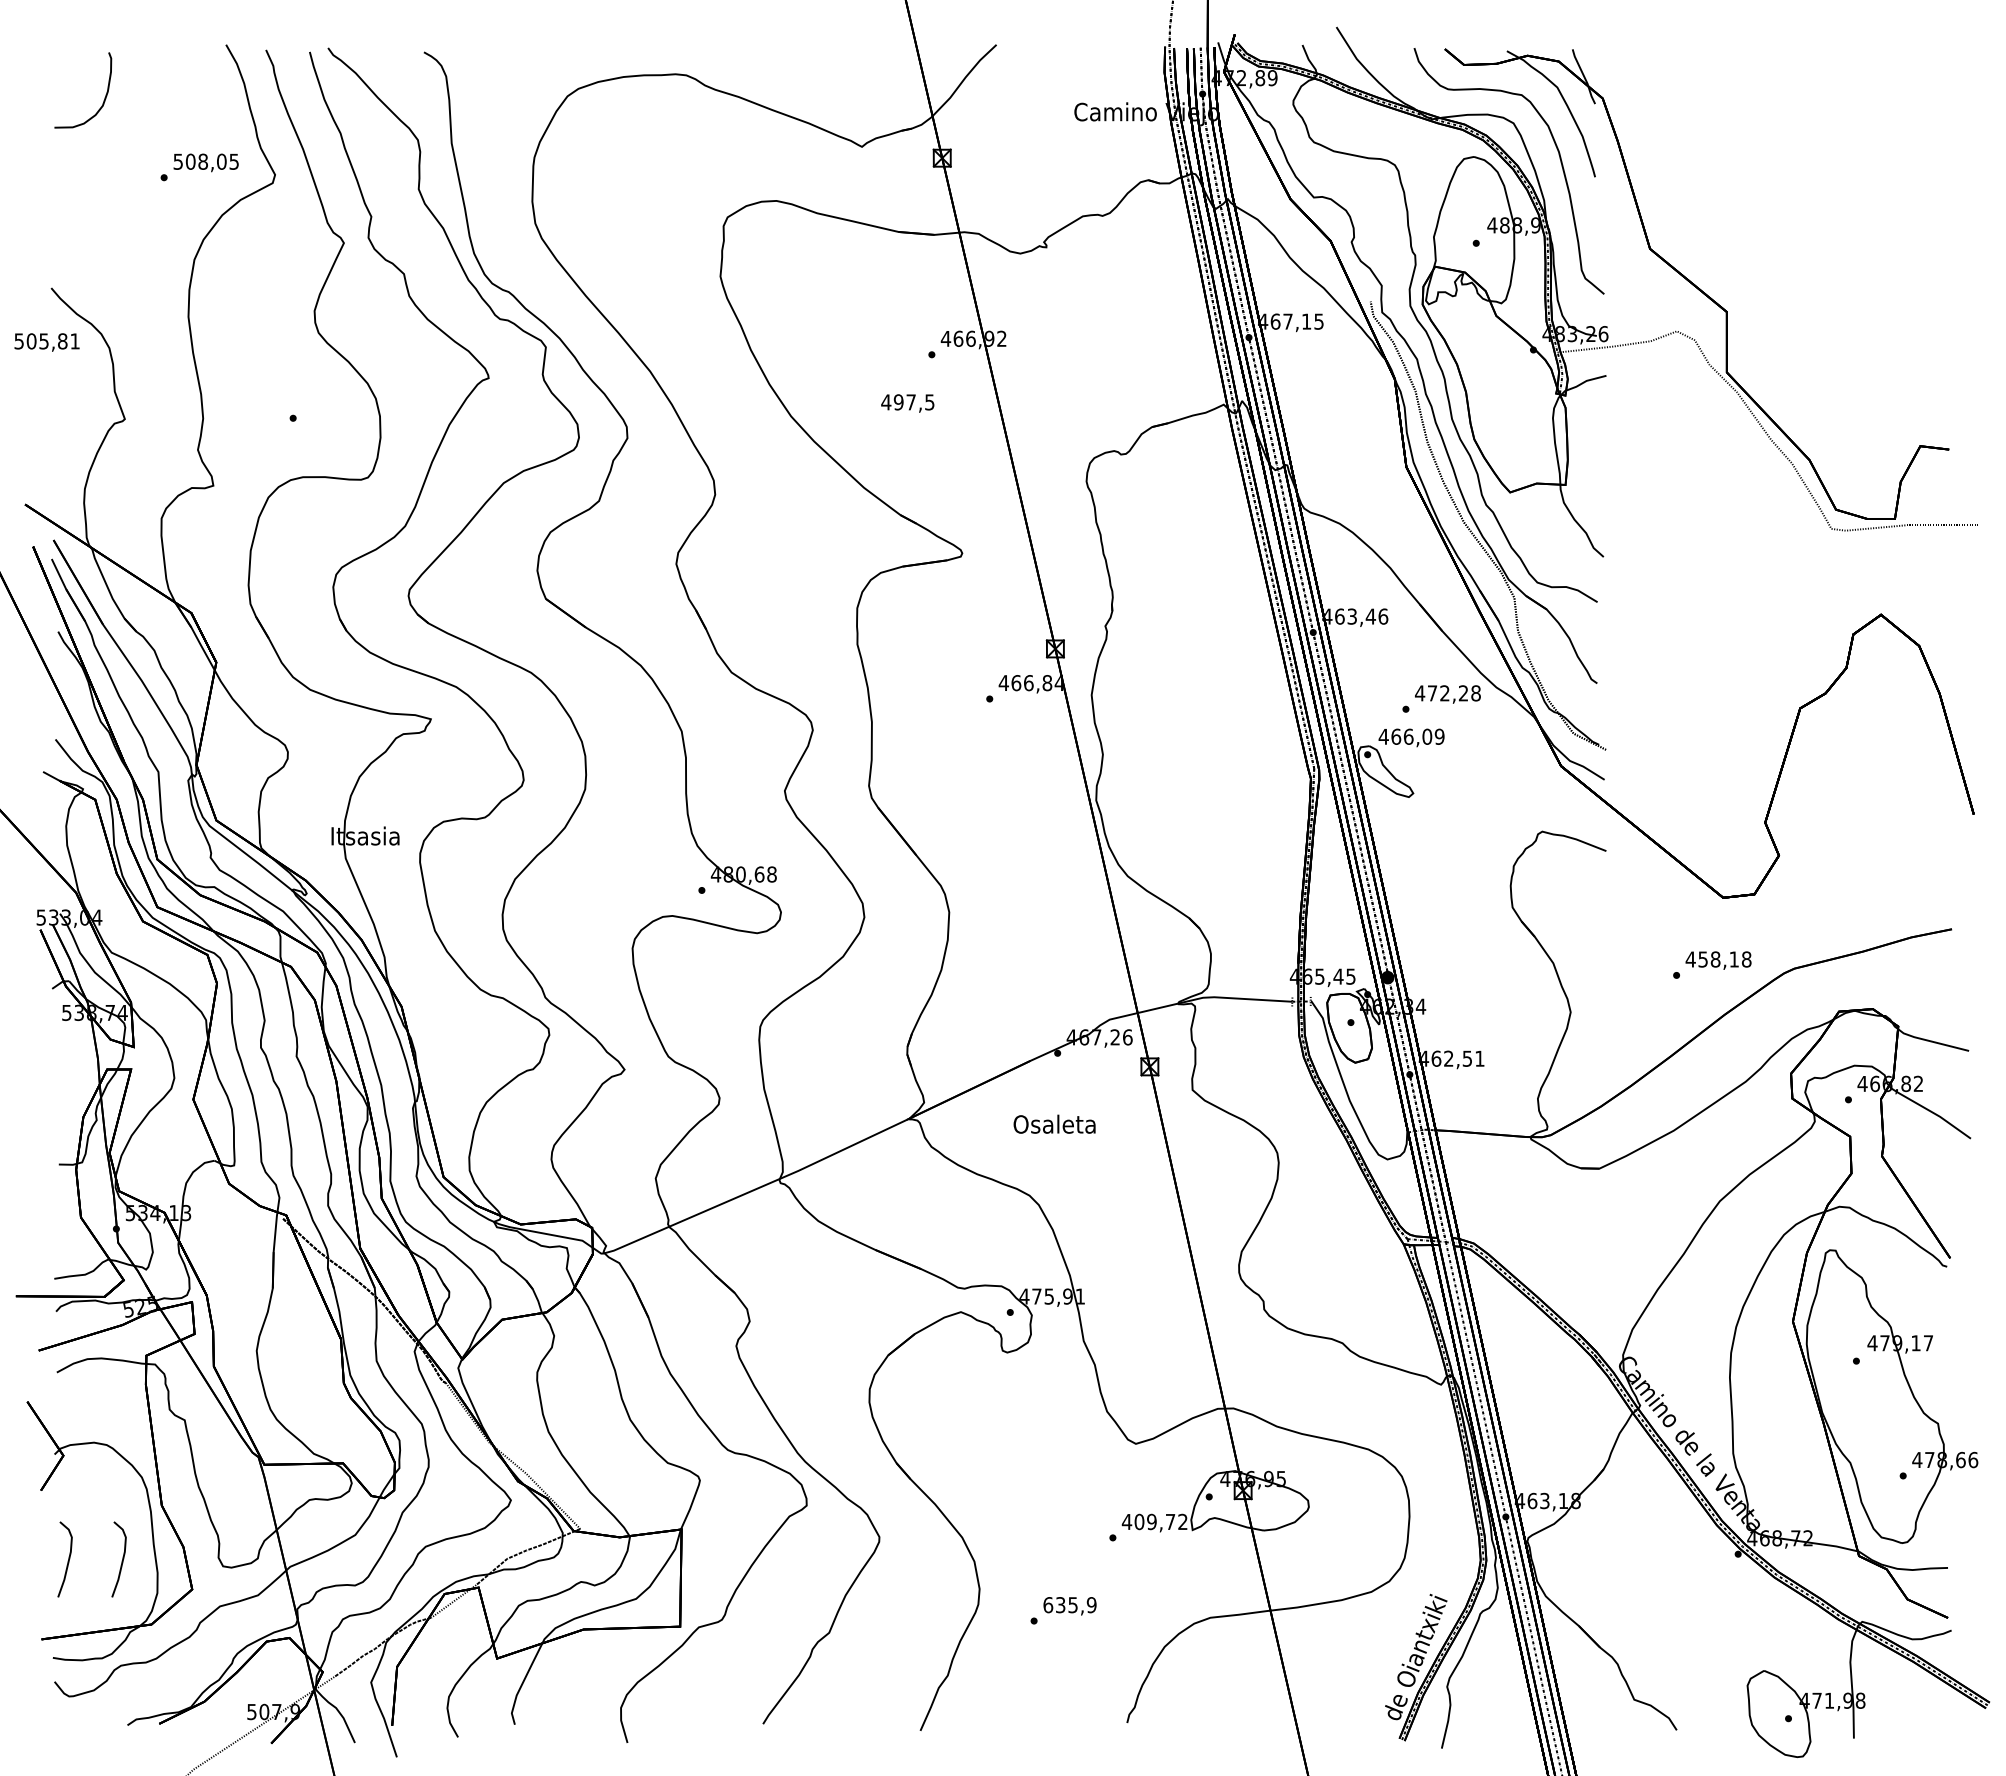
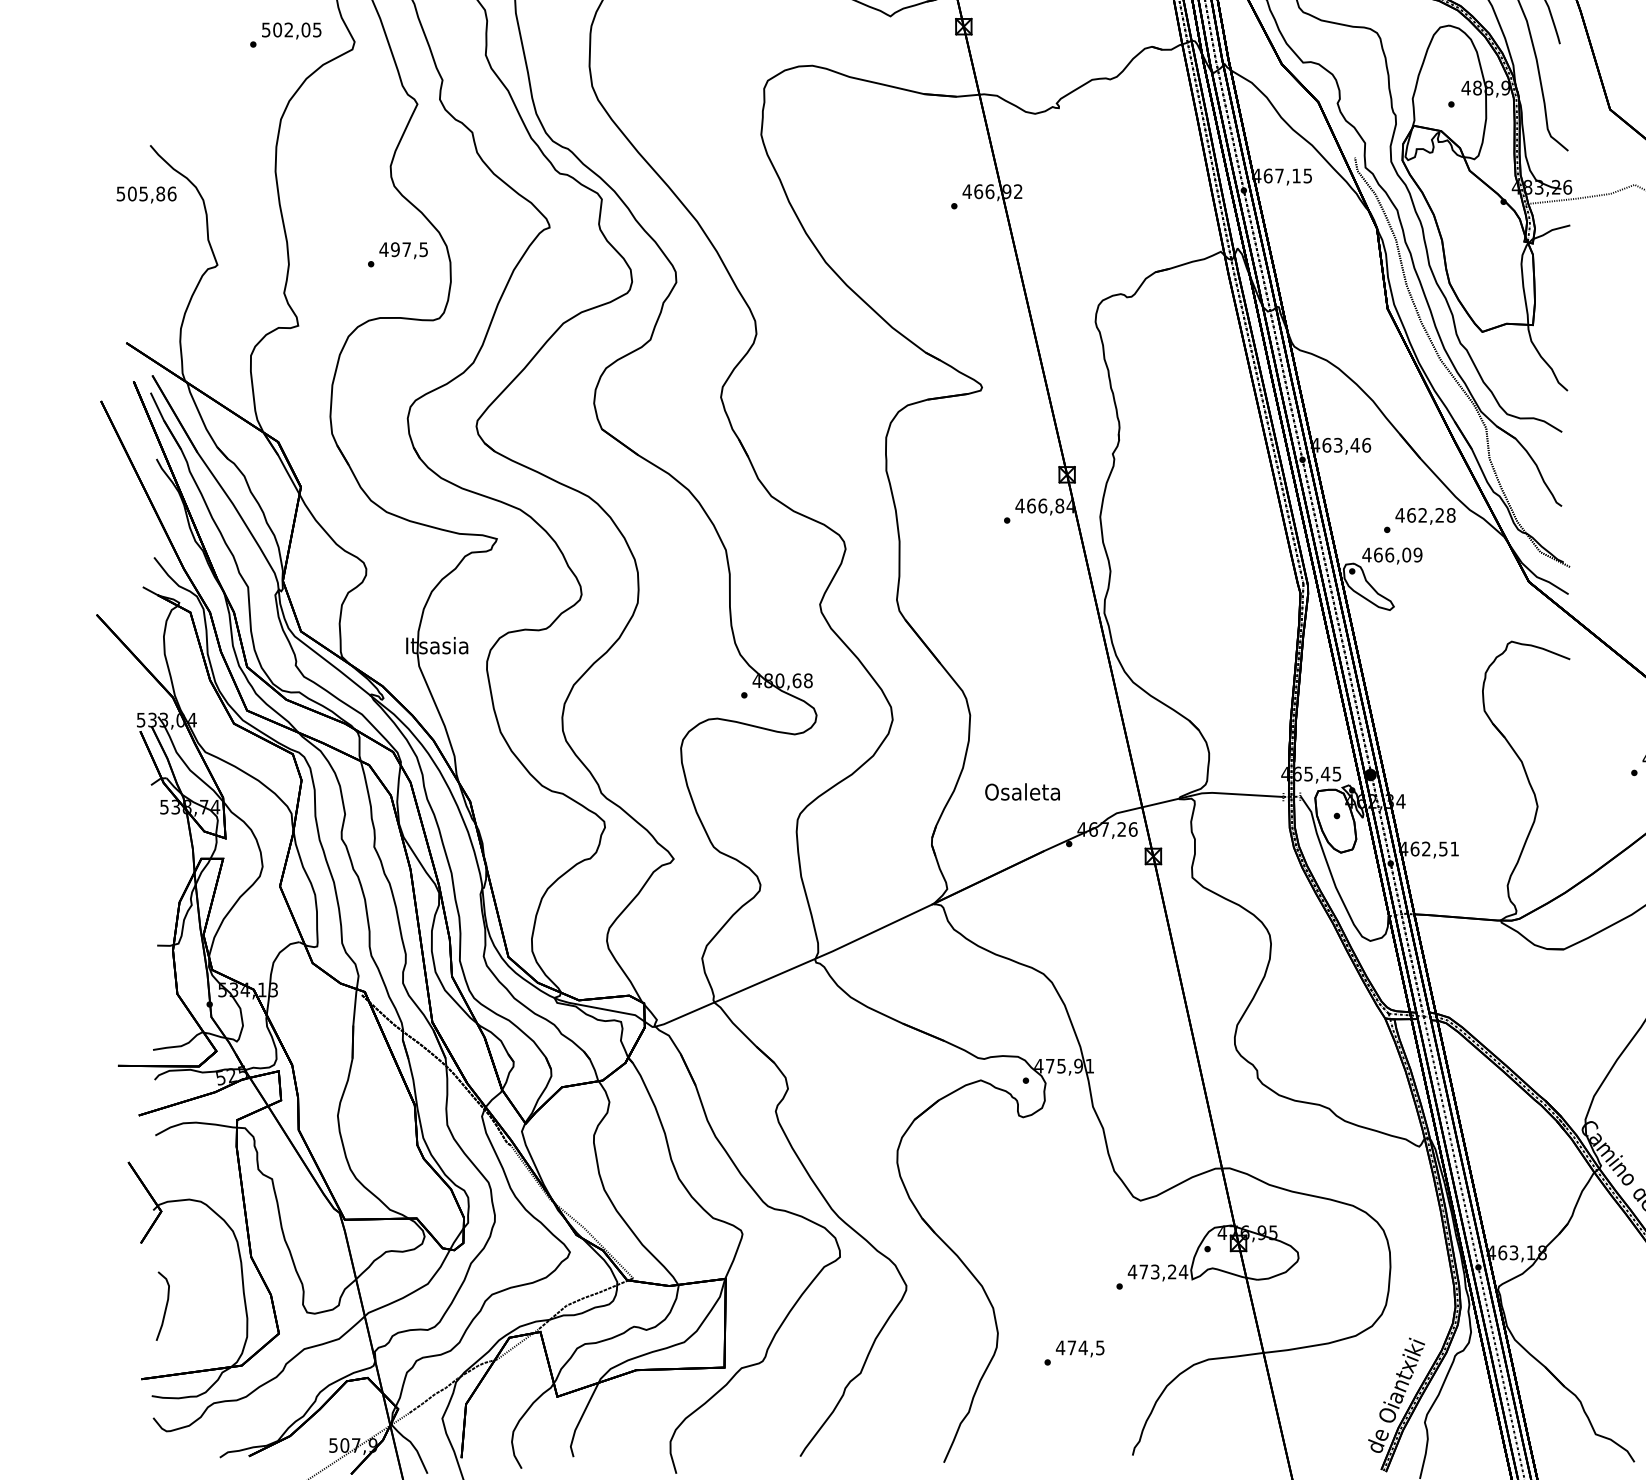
text: (202, 161) -> (288, 29), 508,05 -> 502,05
text: (75, 341) -> (172, 194), 505,81 -> 505,86
text: (907, 403) -> (403, 250), moved
text: (1432, 693) -> (1411, 515), 472,28 -> 462,28
text: (1054, 1123) -> (1022, 791), moved
text: (1161, 1521) -> (1164, 1271), 409,72 -> 473,24
curve: (121, 1561) -> (214, 1308), removed
text: (1069, 1605) -> (1080, 1348), 635,9 -> 474,5

